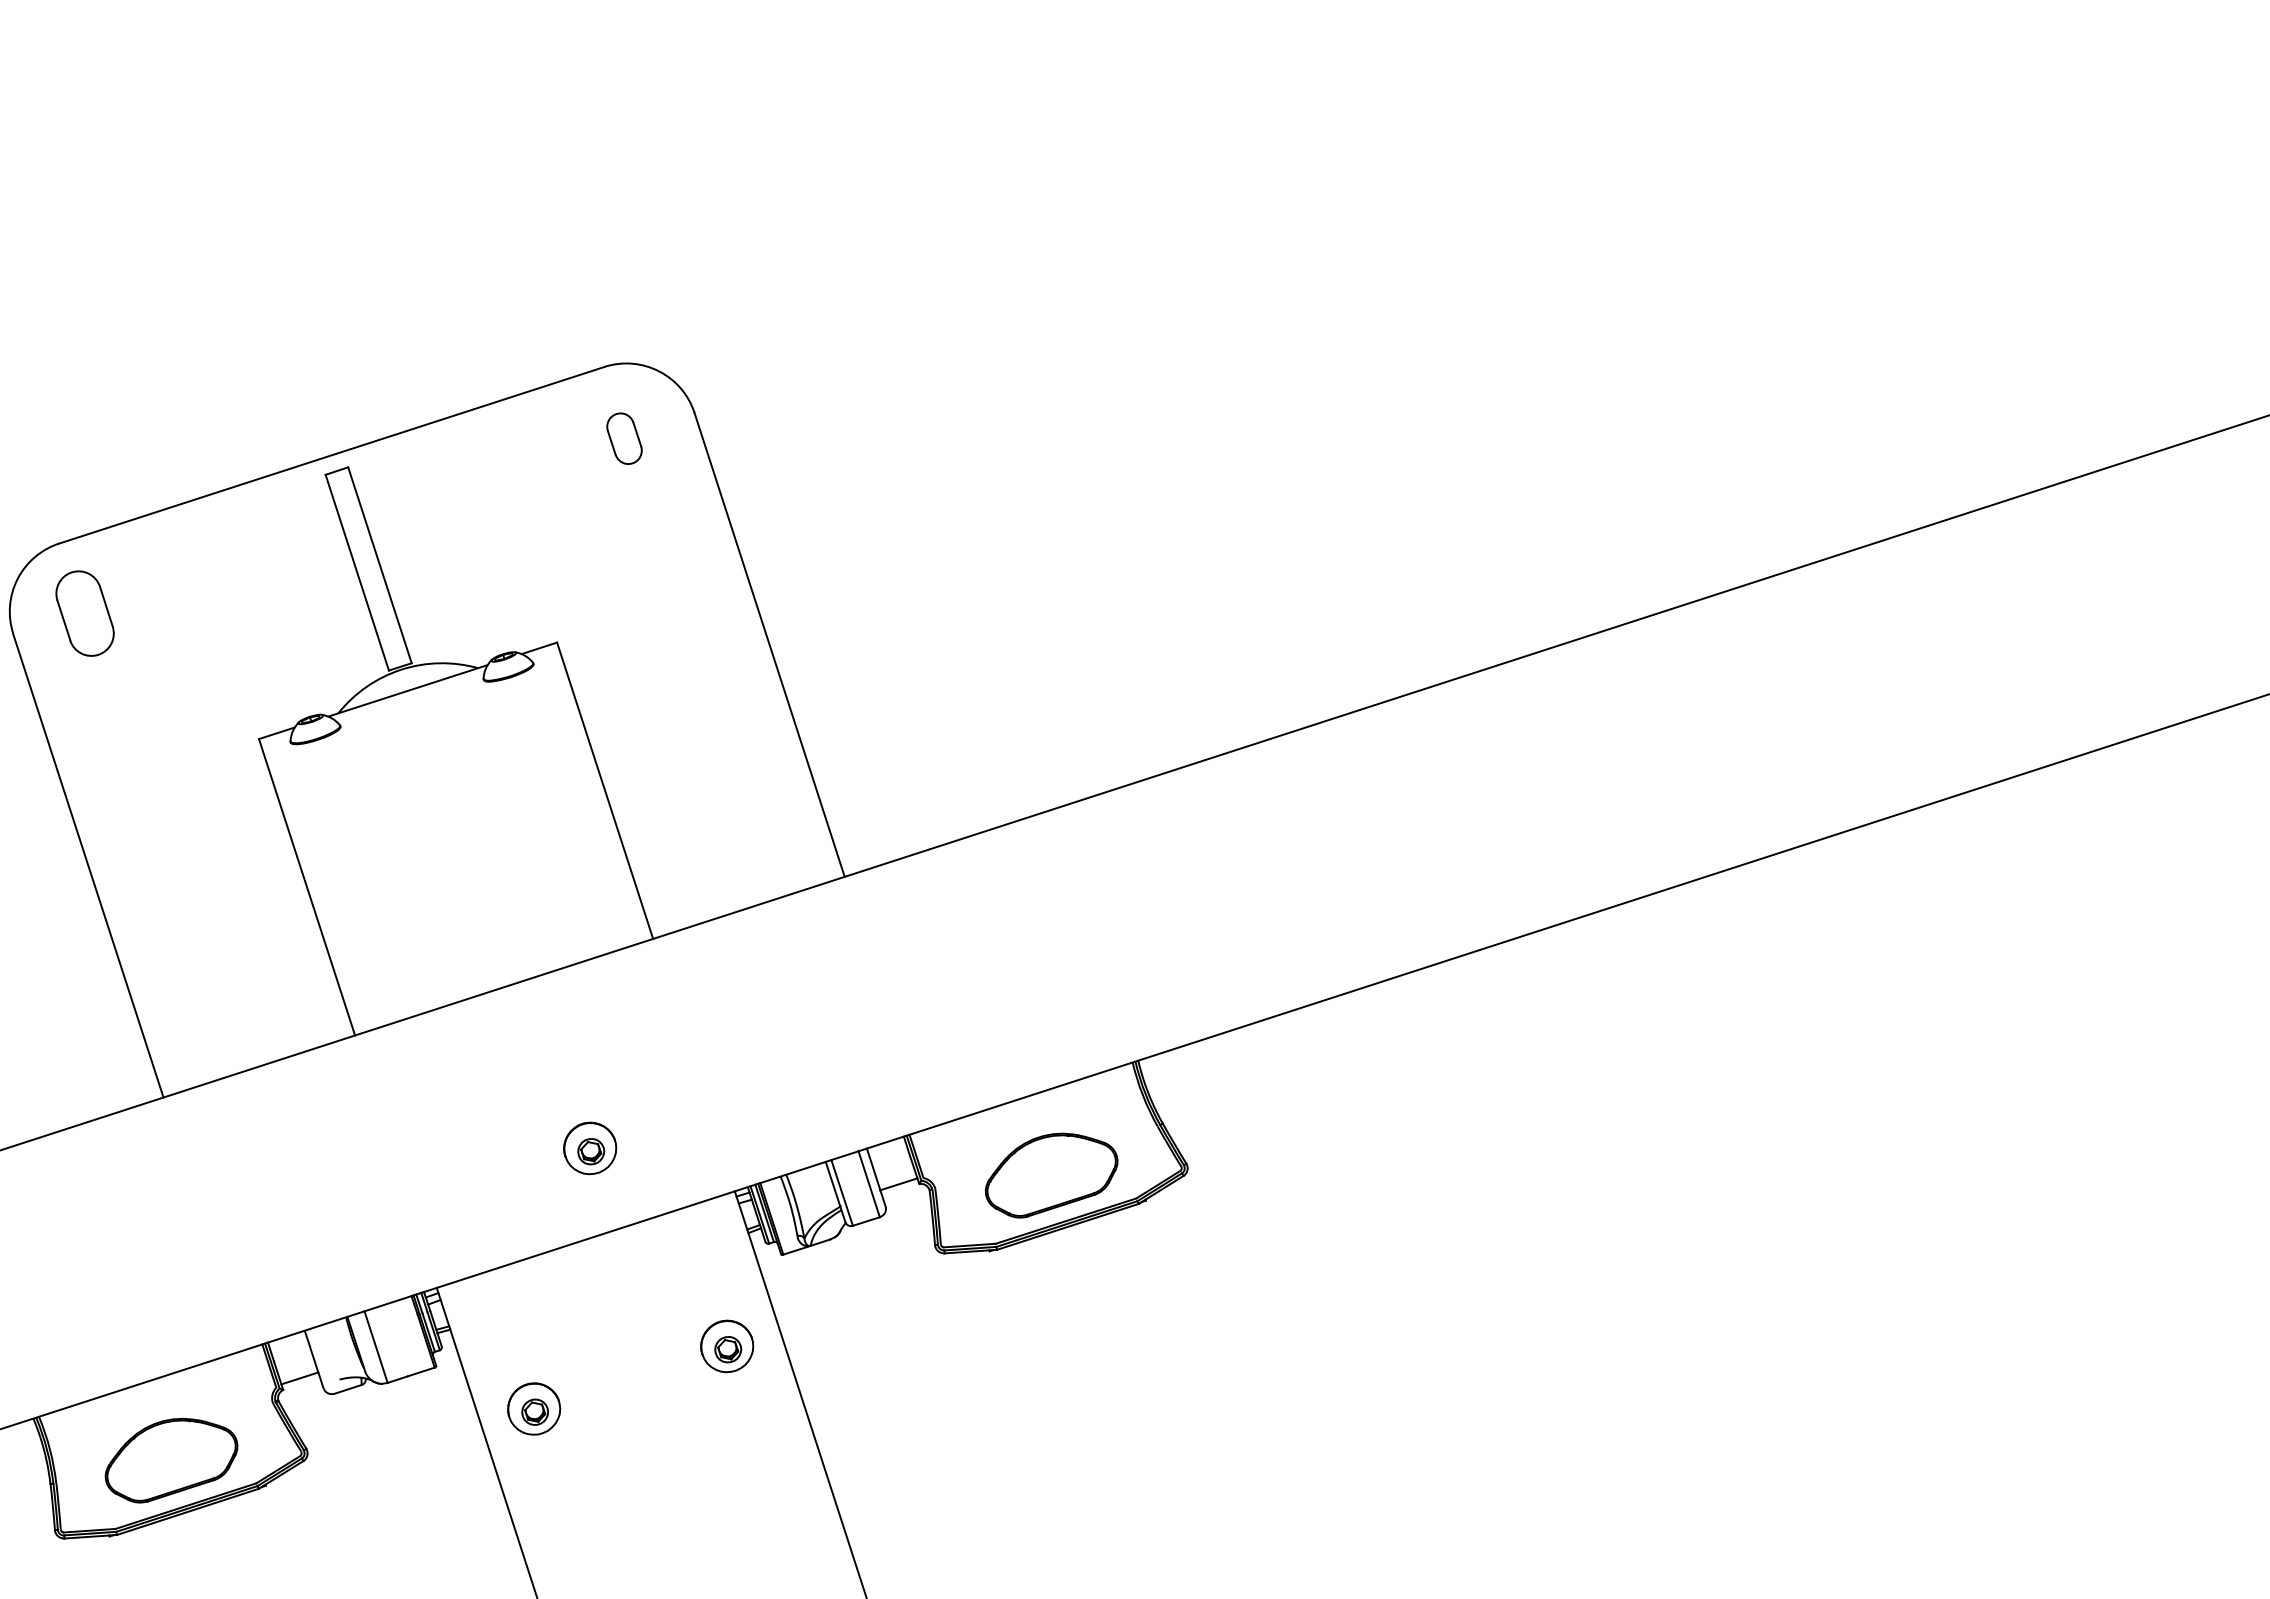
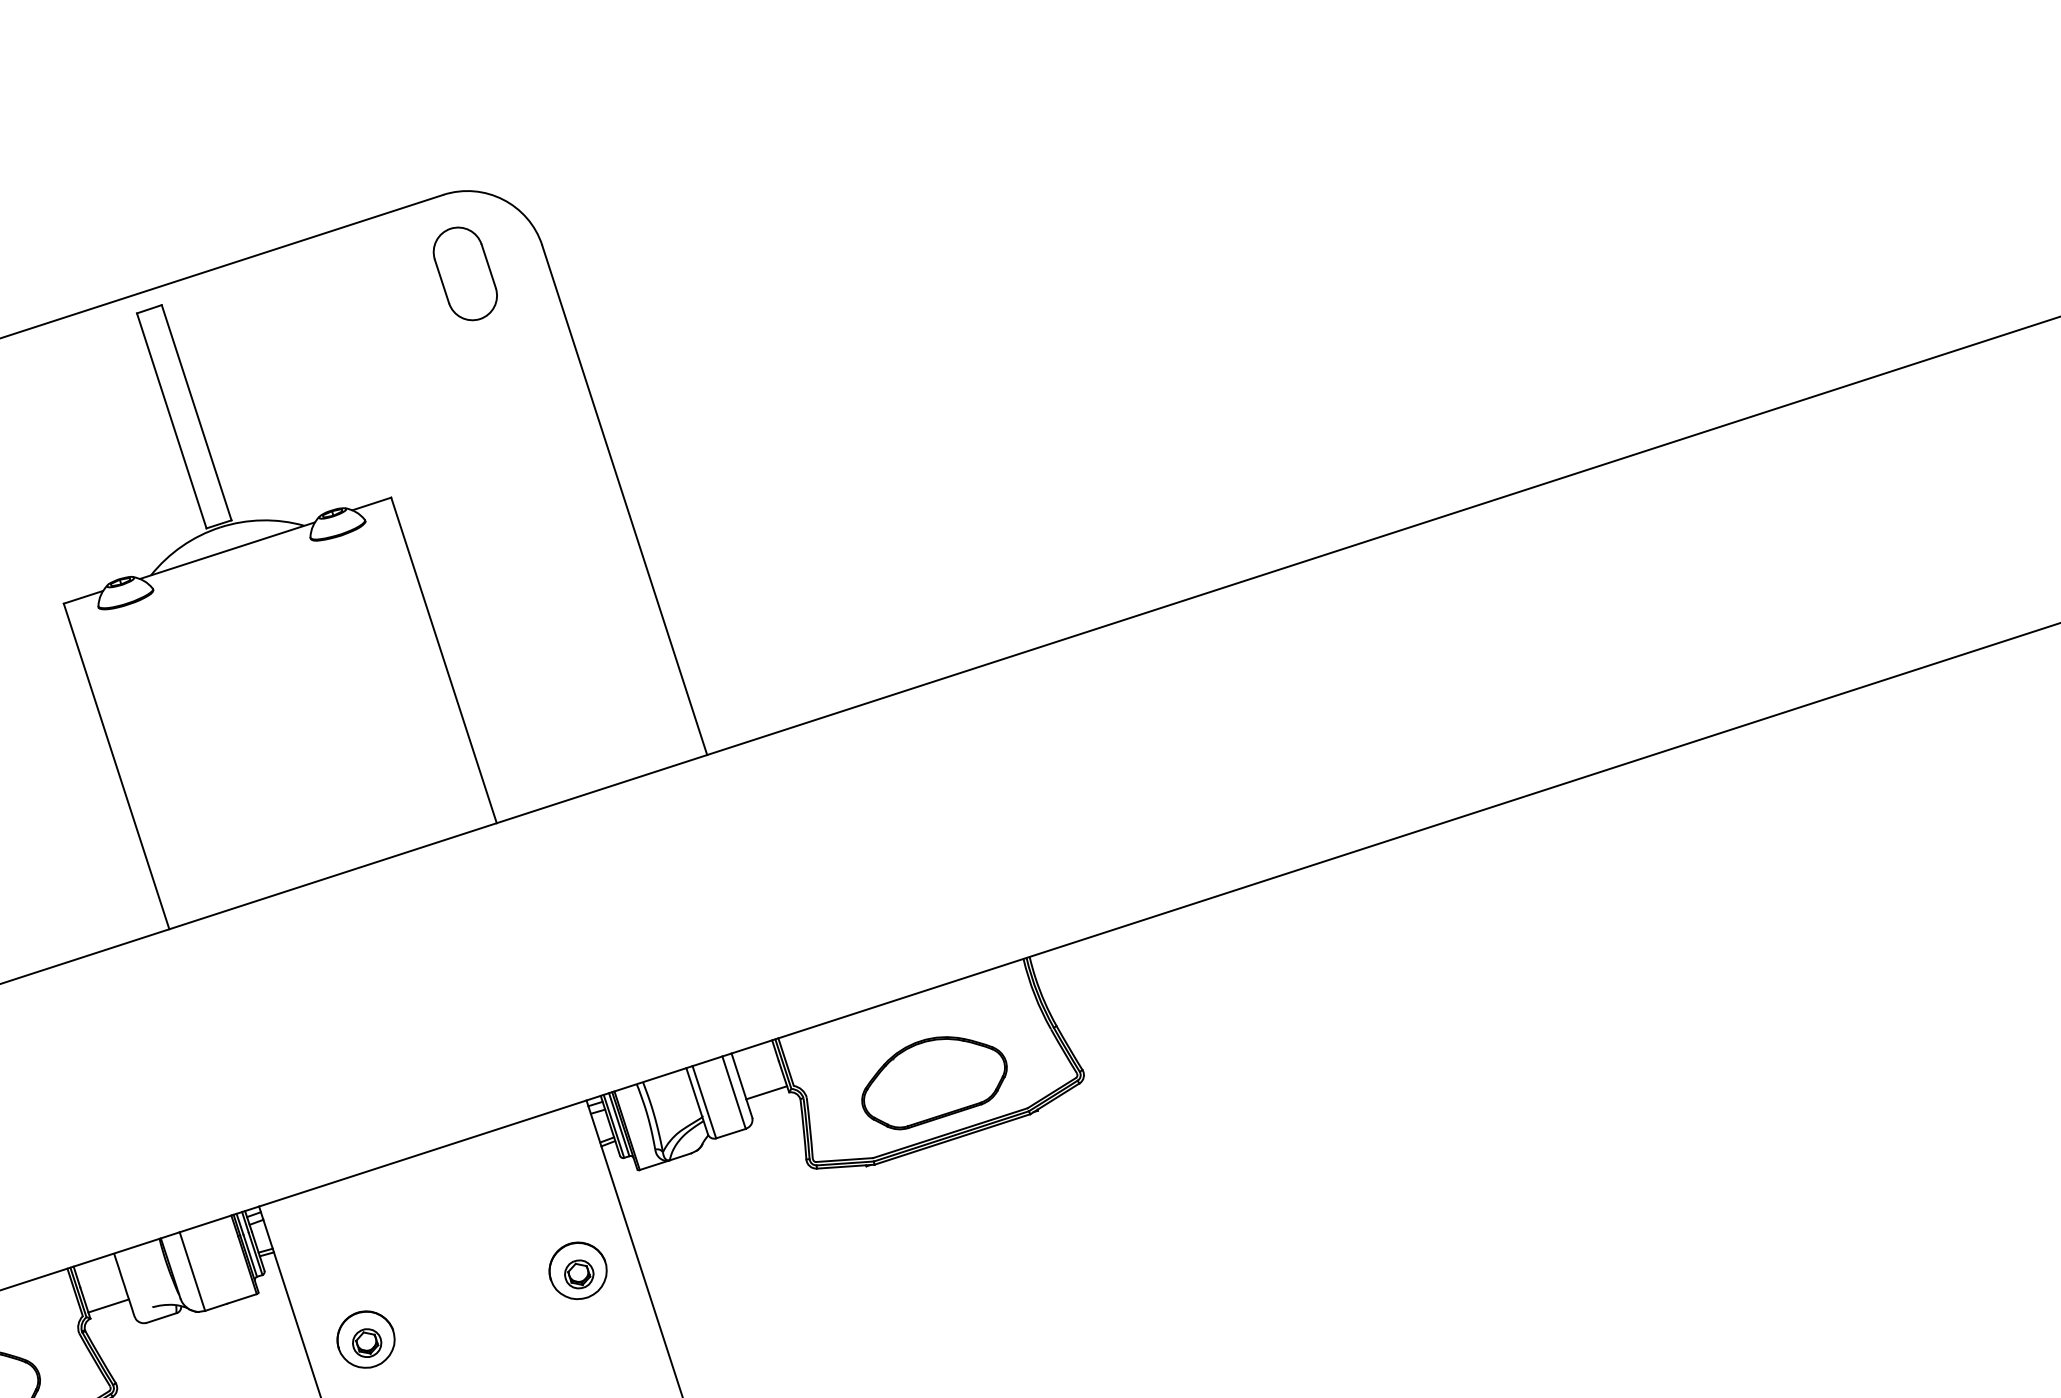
part: (624, 438) -> (465, 273), size x1.67
part: (590, 1148) -> (427, 1053), removed

